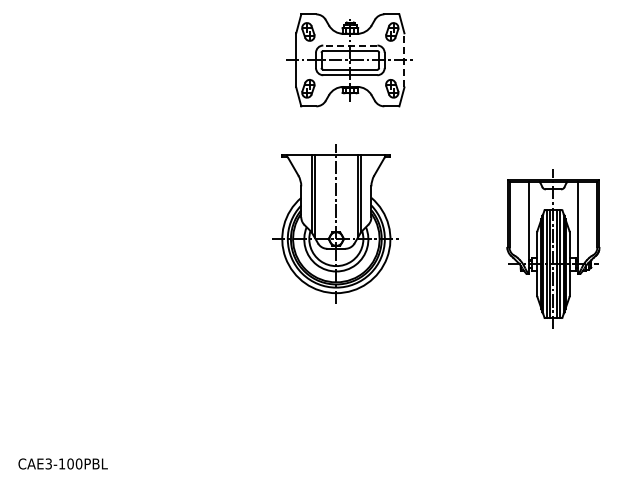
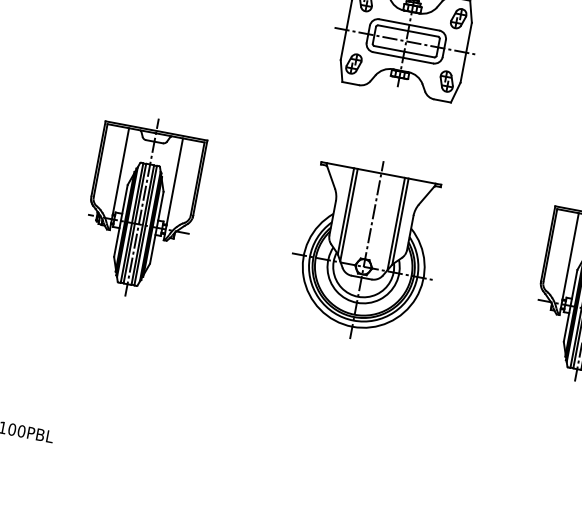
line: (349, 45) -> (408, 24), dashed -> solid
line: (404, 59) -> (466, 51), dashed -> solid
part: (335, 223) -> (366, 249), moved
part: (147, 248) -> (142, 207), added

